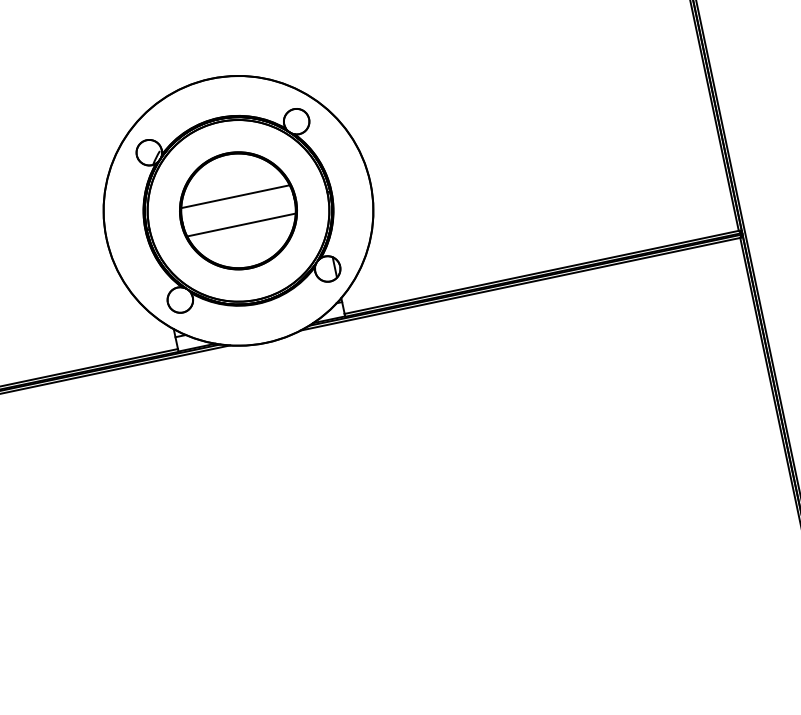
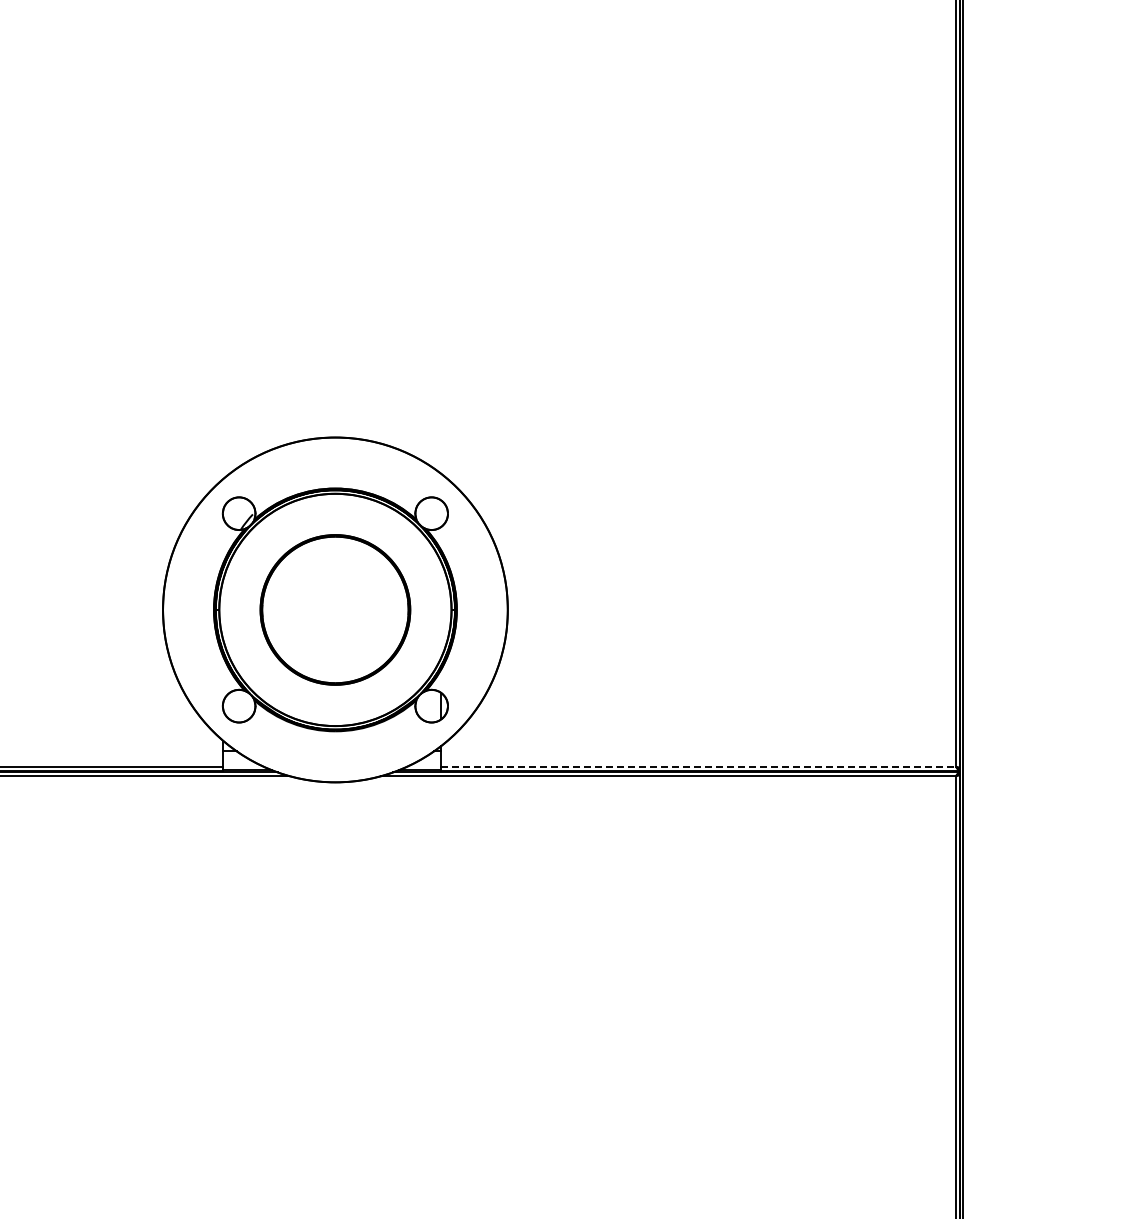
line: (235, 196) -> (335, 591), removed
line: (241, 225) -> (335, 628), removed
line: (542, 271) -> (699, 766), solid -> dashed

